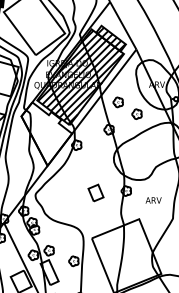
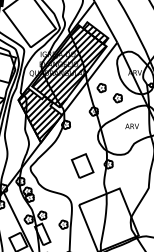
hatch: (44, 133) -> (38, 114), added
part: (95, 192) -> (82, 165), size x1.67
text: (152, 199) -> (131, 125), moved

